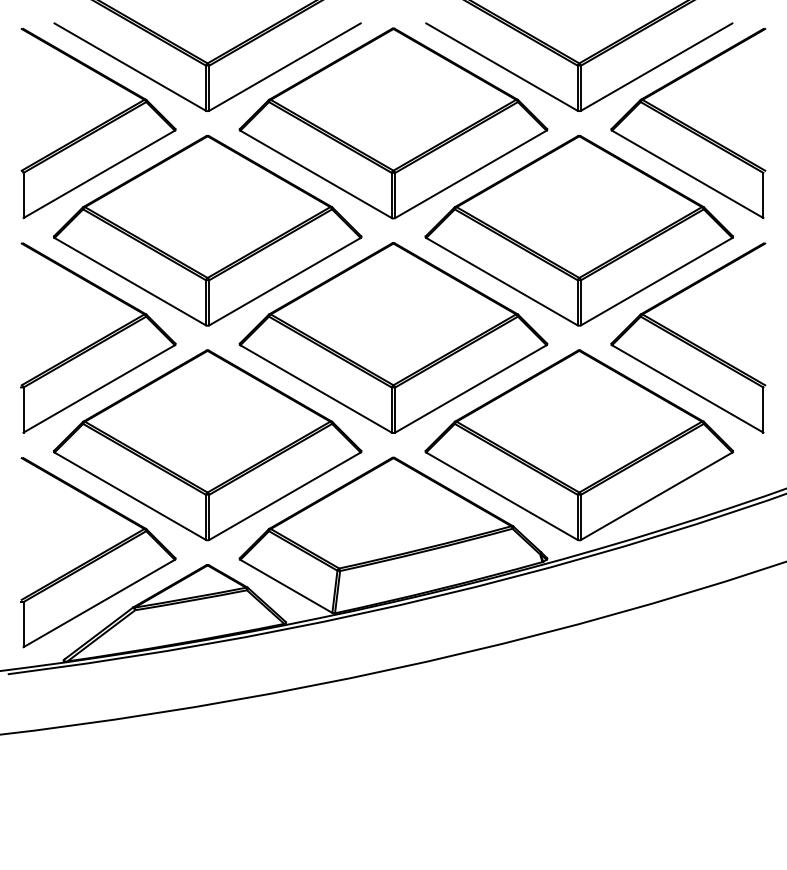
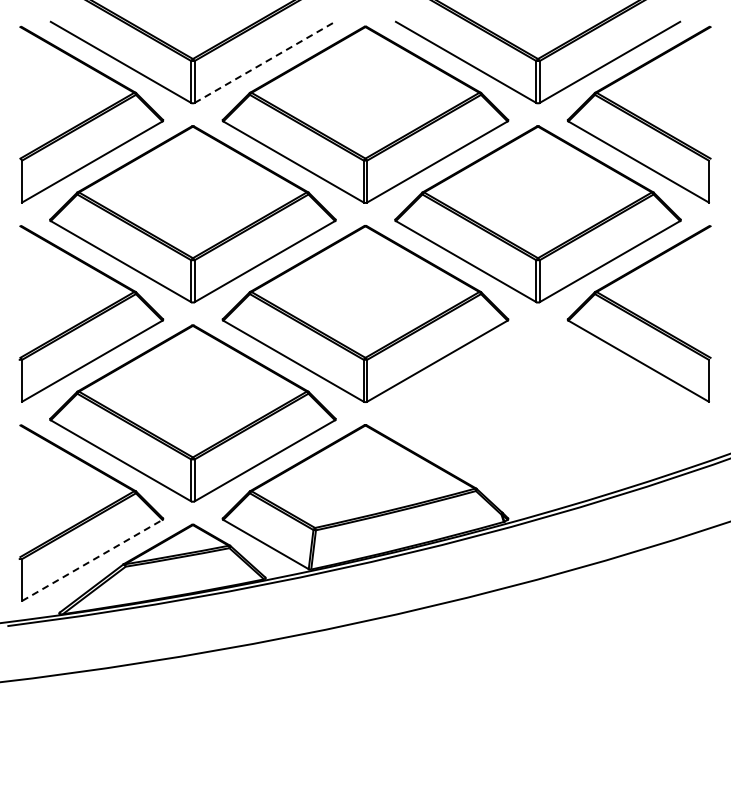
line: (285, 67) -> (265, 62), solid -> dashed
part: (578, 445) -> (537, 413), removed
line: (99, 603) -> (92, 560), solid -> dashed

